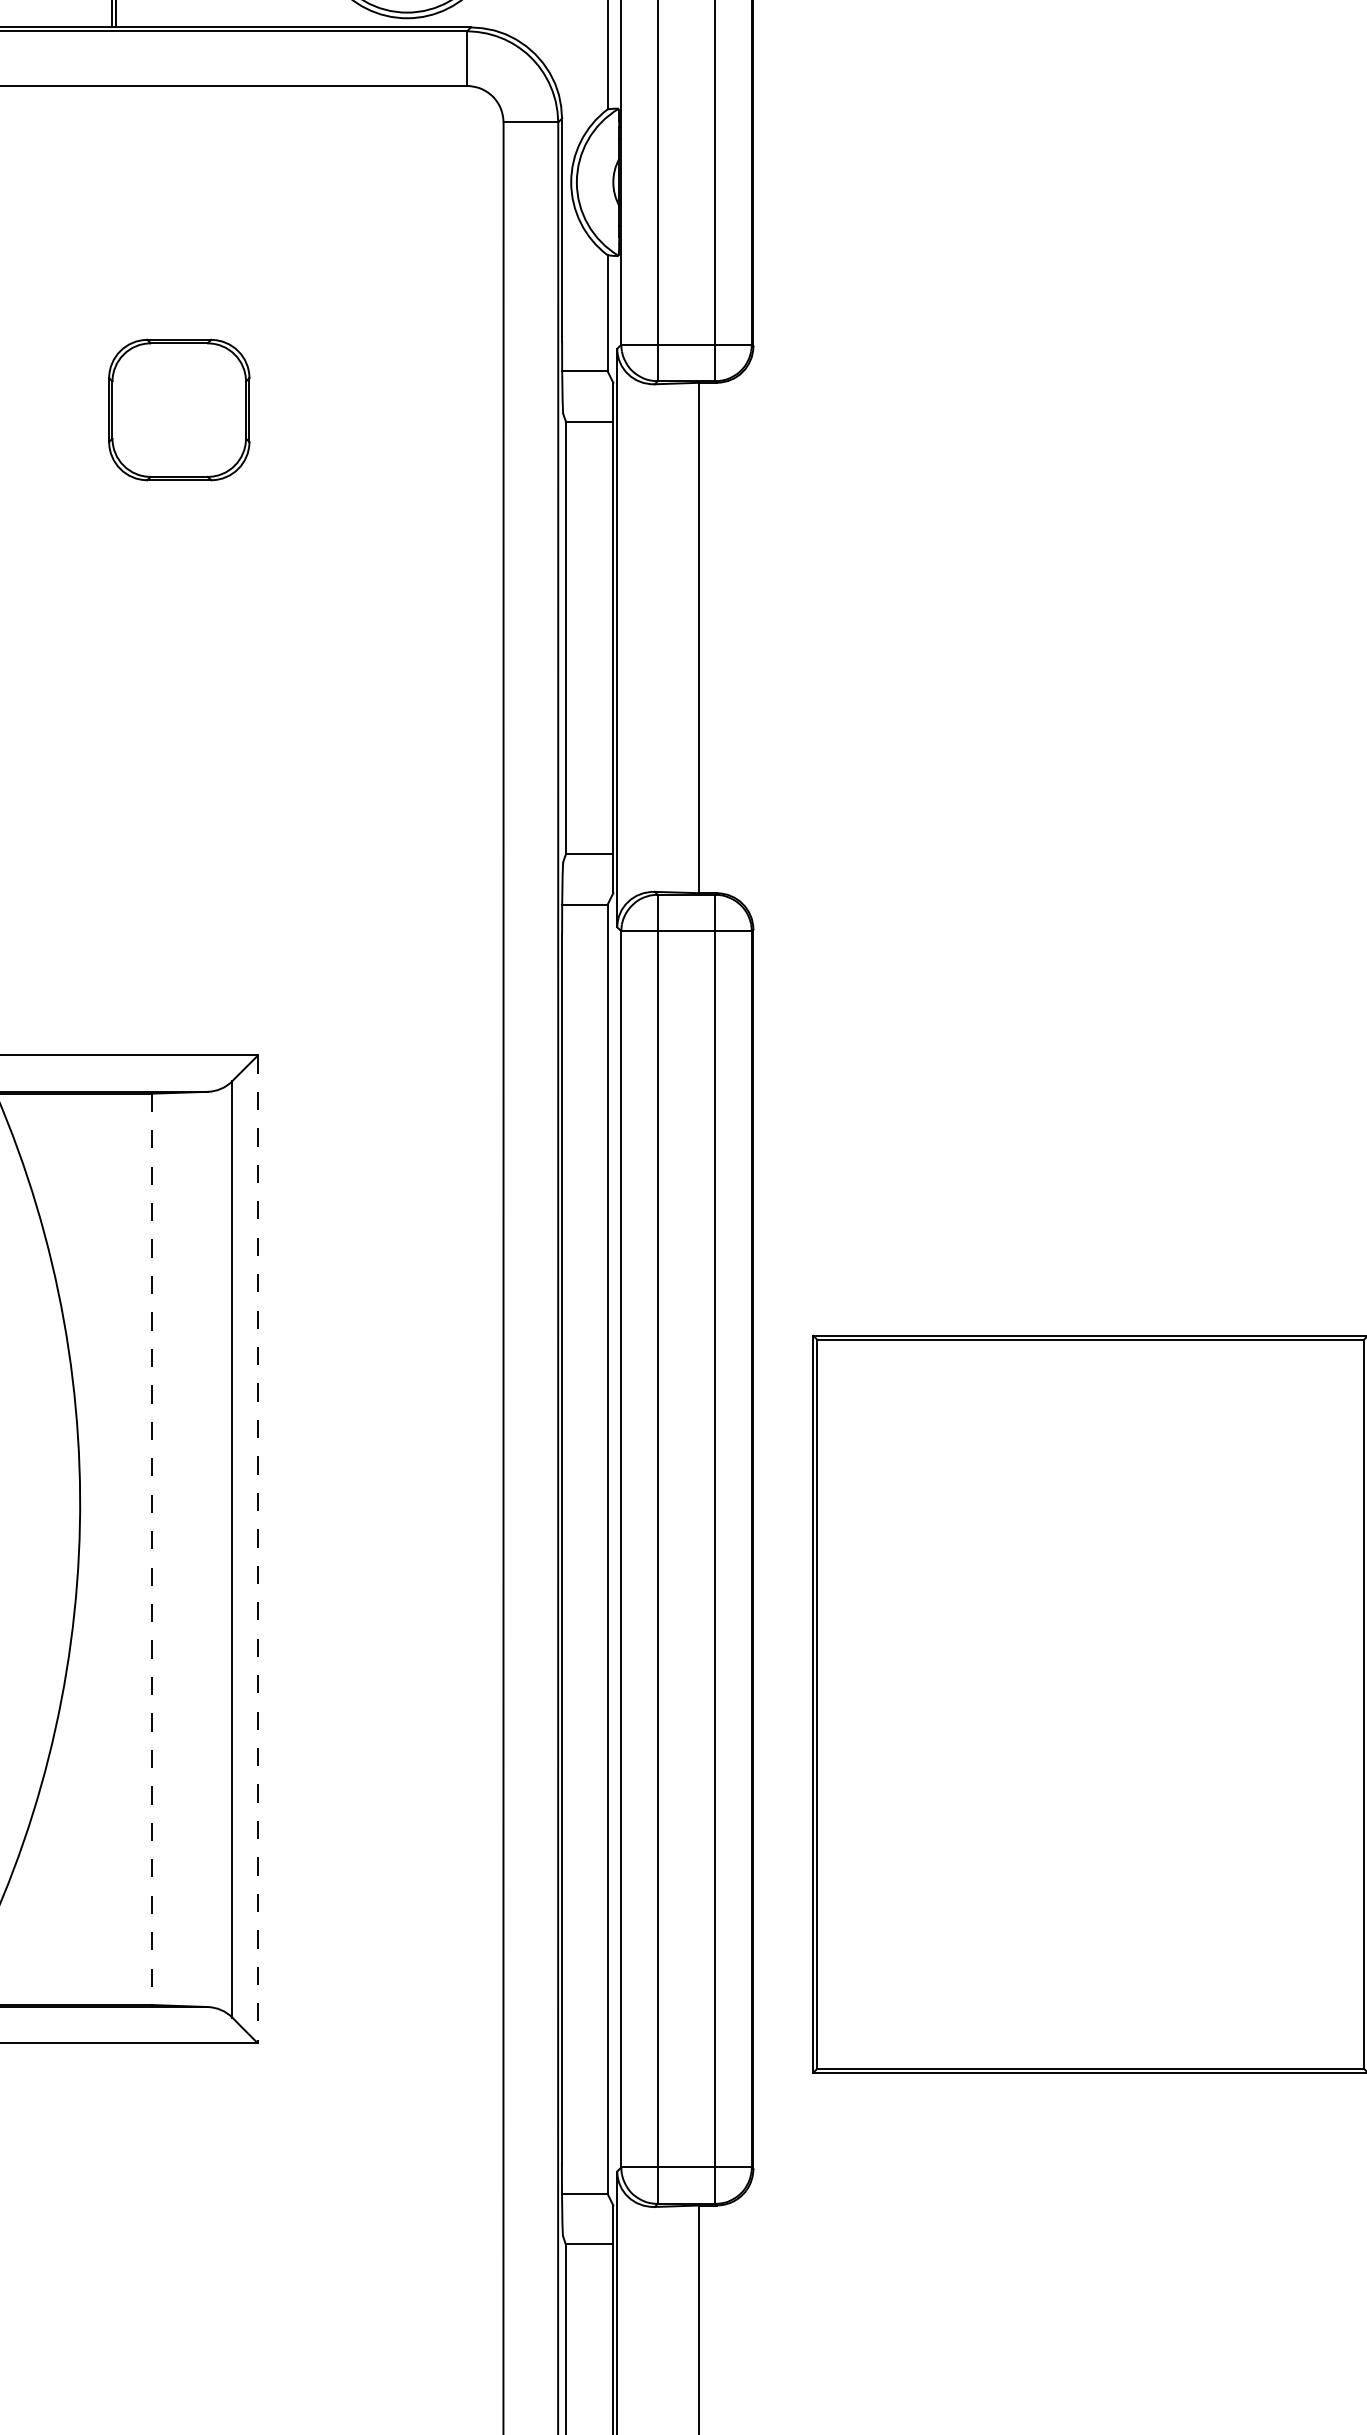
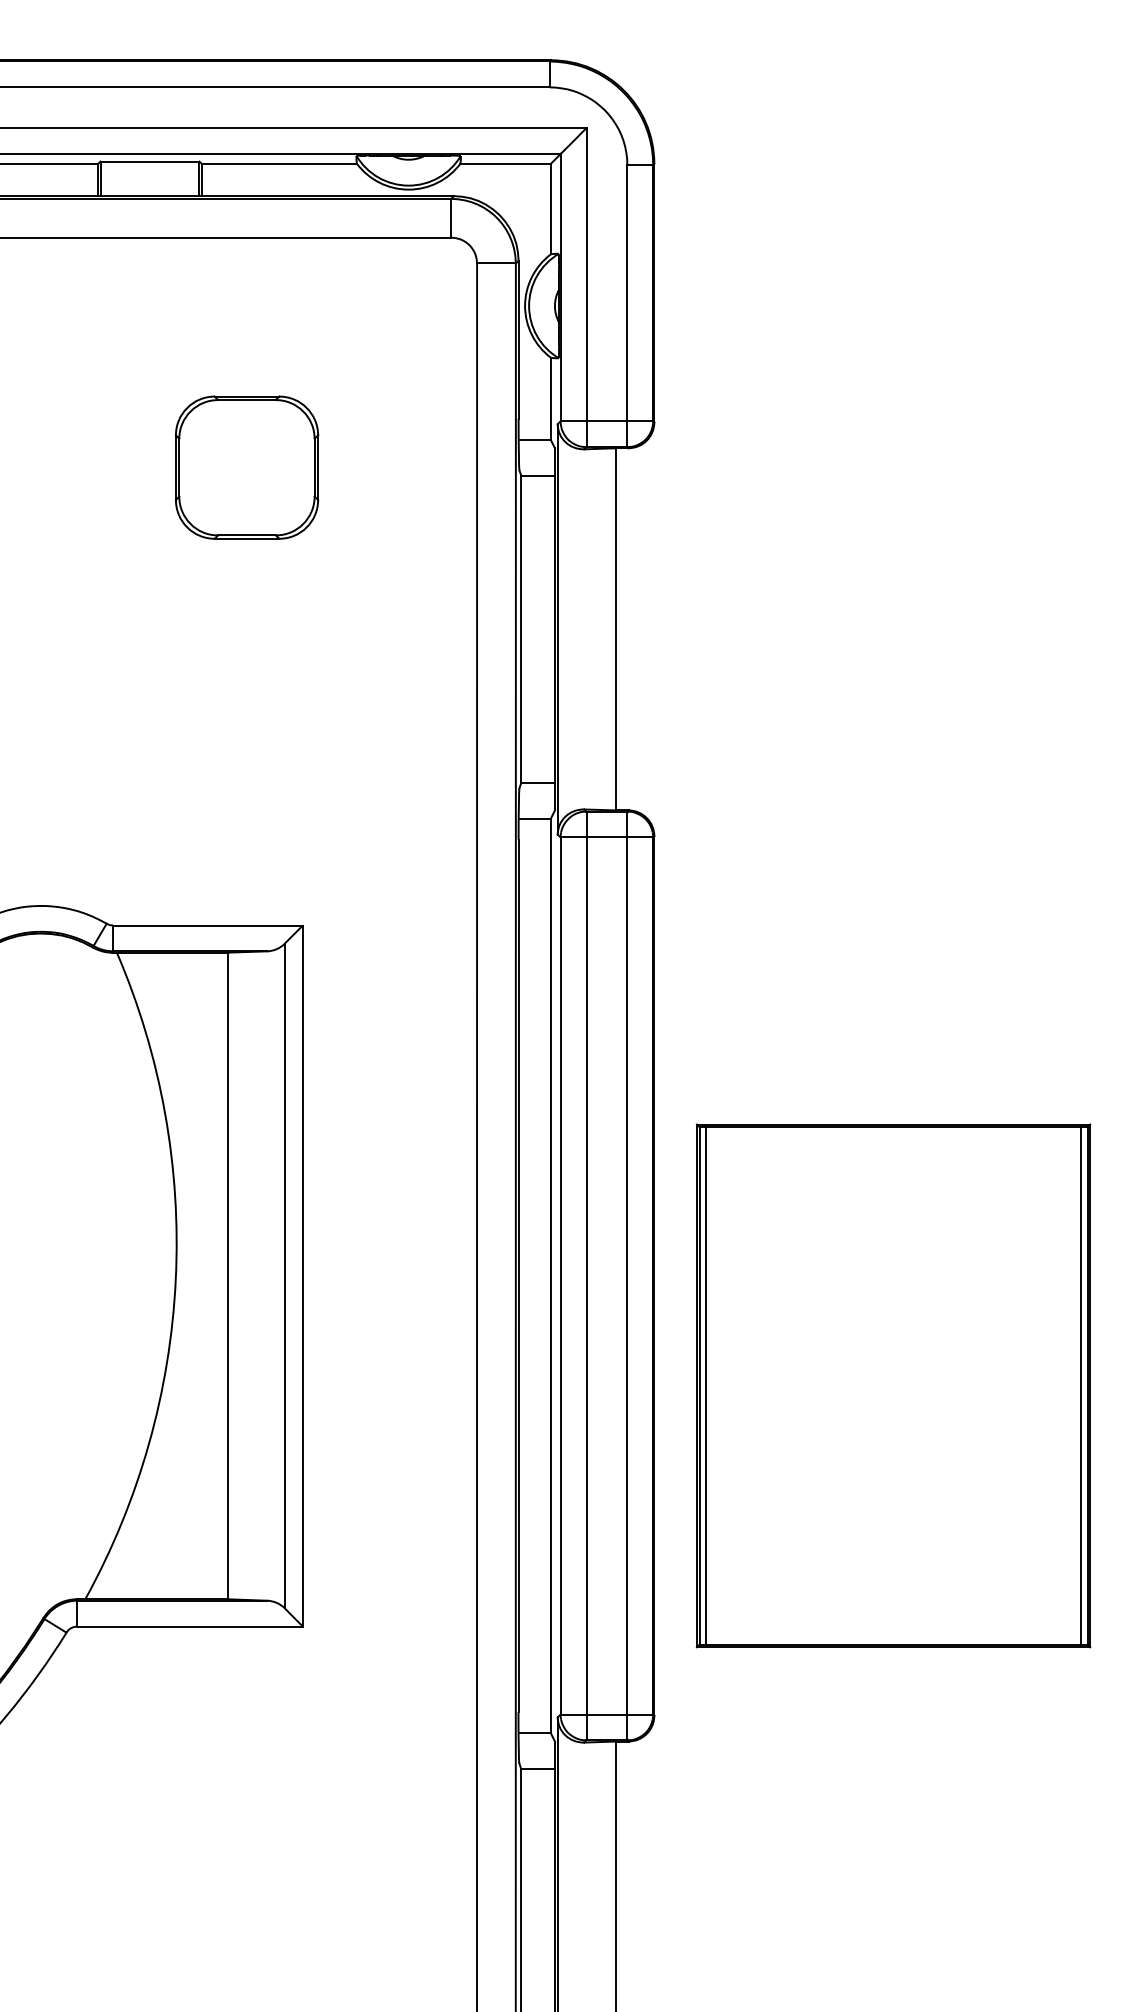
part: (178, 409) -> (246, 467), size x1.43
line: (151, 1550) -> (227, 1276), dashed -> solid
line: (257, 1550) -> (302, 1276), dashed -> solid
line: (826, 1703) -> (706, 1385), added
line: (1355, 1703) -> (1081, 1385), added

